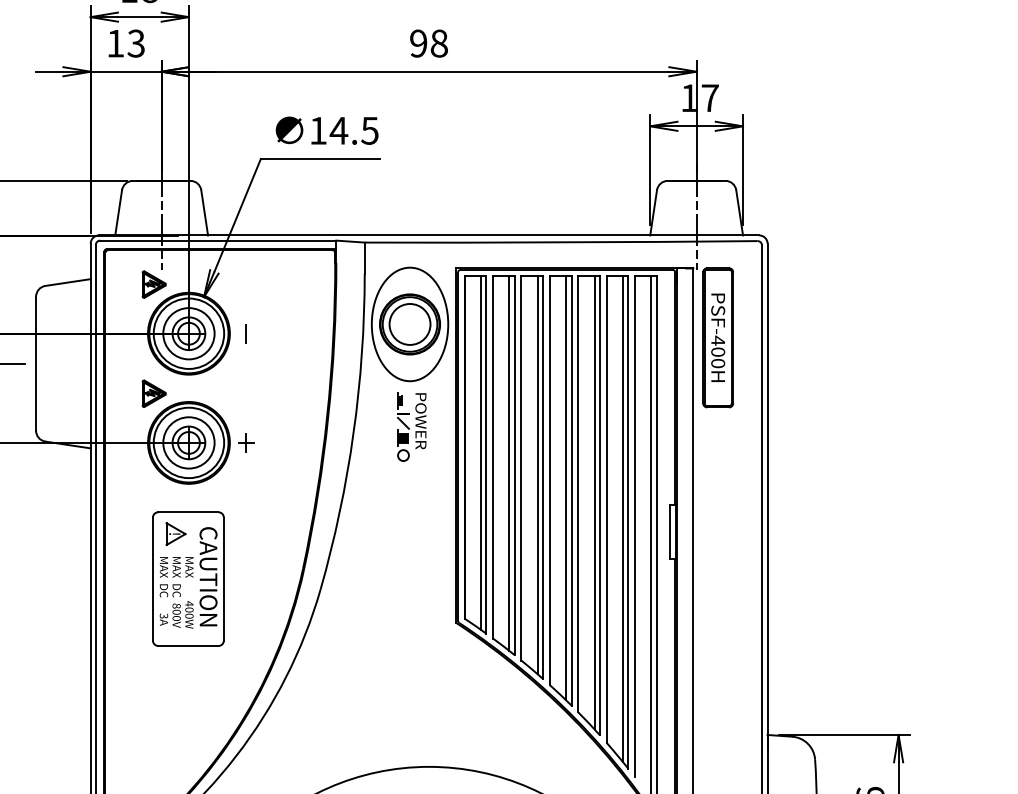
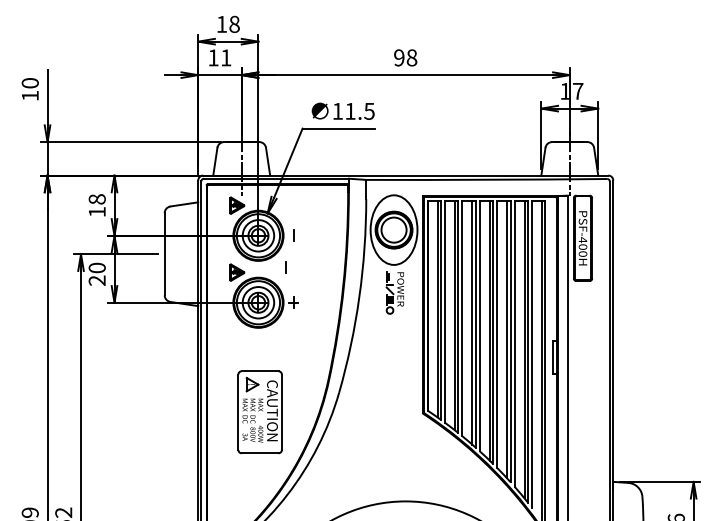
text: (135, 42) -> (225, 57), 13 -> 11
text: (339, 131) -> (350, 111), 14.5 -> 11.5
line: (233, 385) -> (285, 267), added
part: (187, 579) -> (259, 412), moved

